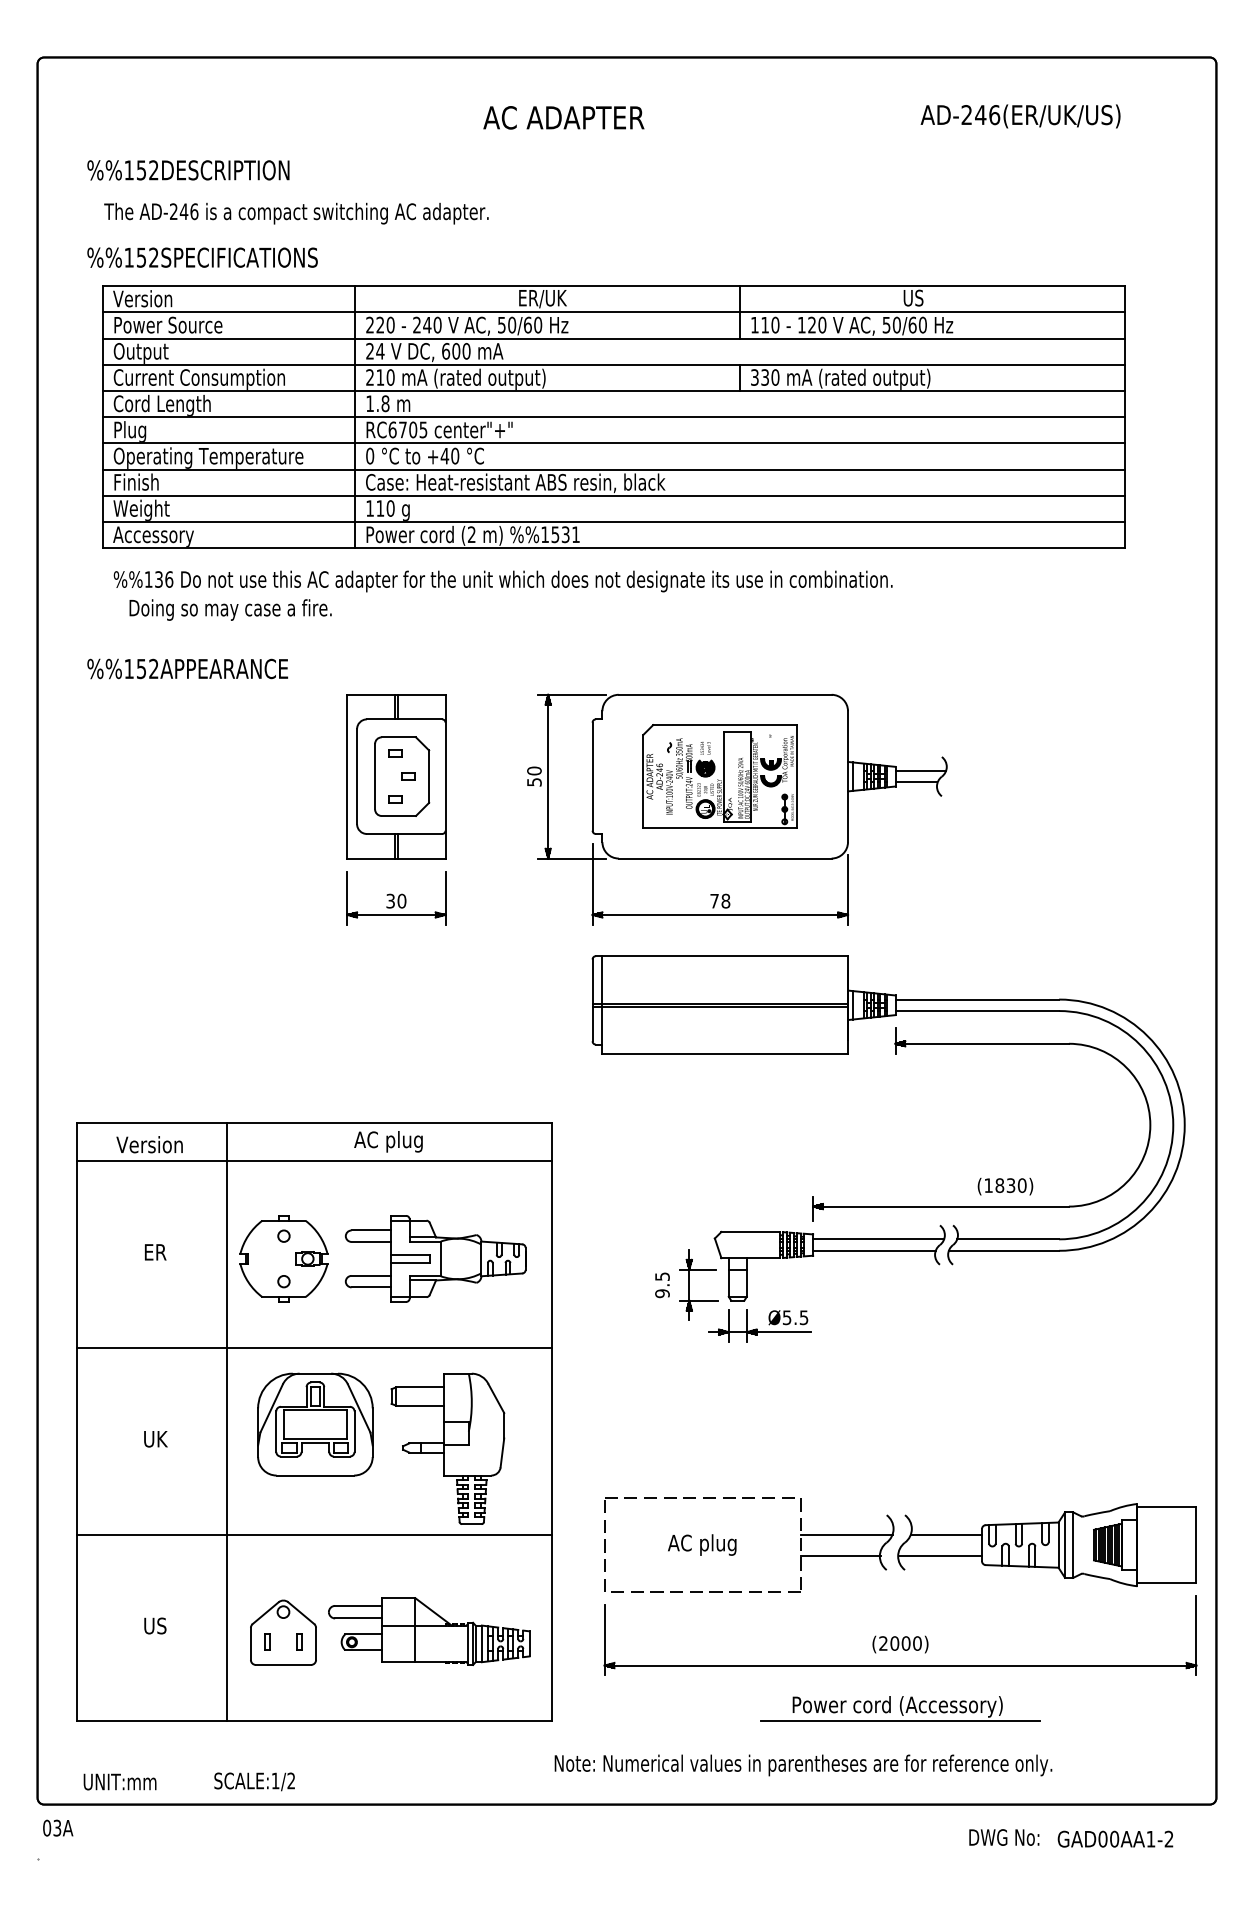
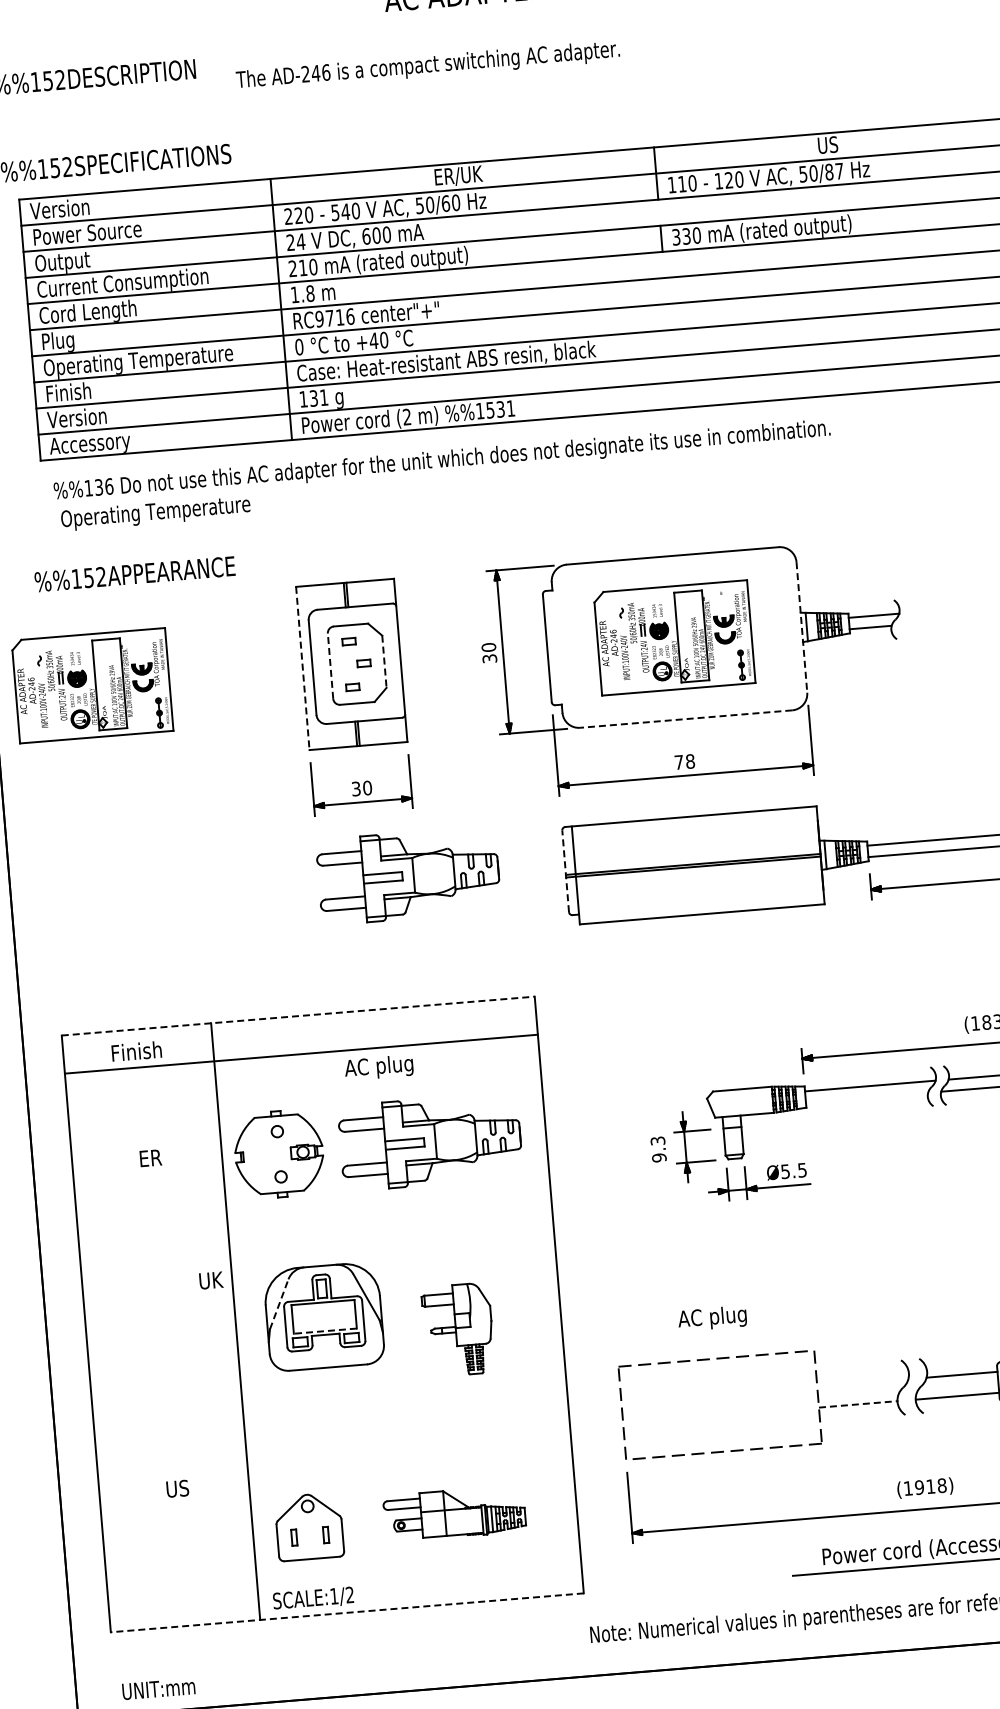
text: (296, 213) -> (428, 65), moved
text: (416, 324) -> (334, 212), 240 -> 540
text: (917, 324) -> (834, 171), 50/60 -> 50/87
text: (407, 429) -> (334, 317), RC6705 -> RC9716
text: (385, 508) -> (318, 398), 110 -> 131
text: (142, 509) -> (76, 418), Weight -> Version
text: (224, 609) -> (166, 511), Doing so may case a fire. -> Operating Temperature
part: (135, 776) -> (91, 685), added
line: (347, 776) -> (303, 668), solid -> dashed
line: (375, 776) -> (330, 665), solid -> dashed
line: (429, 777) -> (384, 662), solid -> dashed
line: (848, 777) -> (802, 628), solid -> dashed
text: (534, 782) -> (489, 658), 50 -> 30
line: (724, 858) -> (685, 719), solid -> dashed
part: (435, 991) -> (408, 875), added
line: (592, 1000) -> (565, 871), solid -> dashed
line: (314, 1122) -> (298, 1015), solid -> dashed
text: (388, 1141) -> (379, 1067), moved
text: (149, 1144) -> (135, 1051), Version -> Finish
line: (874, 1250) -> (867, 1097), removed
text: (662, 1276) -> (657, 1140), 9.5 -> 9.3
line: (313, 1347) -> (315, 1240), removed
line: (271, 1408) -> (279, 1304), solid -> dashed
line: (315, 1438) -> (325, 1330), solid -> dashed
text: (155, 1439) -> (210, 1280), moved
part: (447, 1448) -> (457, 1329), size x0.6
line: (313, 1534) -> (331, 1426), removed
line: (846, 1534) -> (862, 1382), removed
text: (702, 1544) -> (712, 1317), moved
line: (840, 1555) -> (858, 1404), solid -> dashed
text: (155, 1625) -> (177, 1488), moved
part: (429, 1631) -> (454, 1513), size x0.7
text: (900, 1643) -> (925, 1487), (2000) -> (1918)
line: (313, 1721) -> (346, 1612), solid -> dashed
text: (254, 1781) -> (313, 1598), moved

